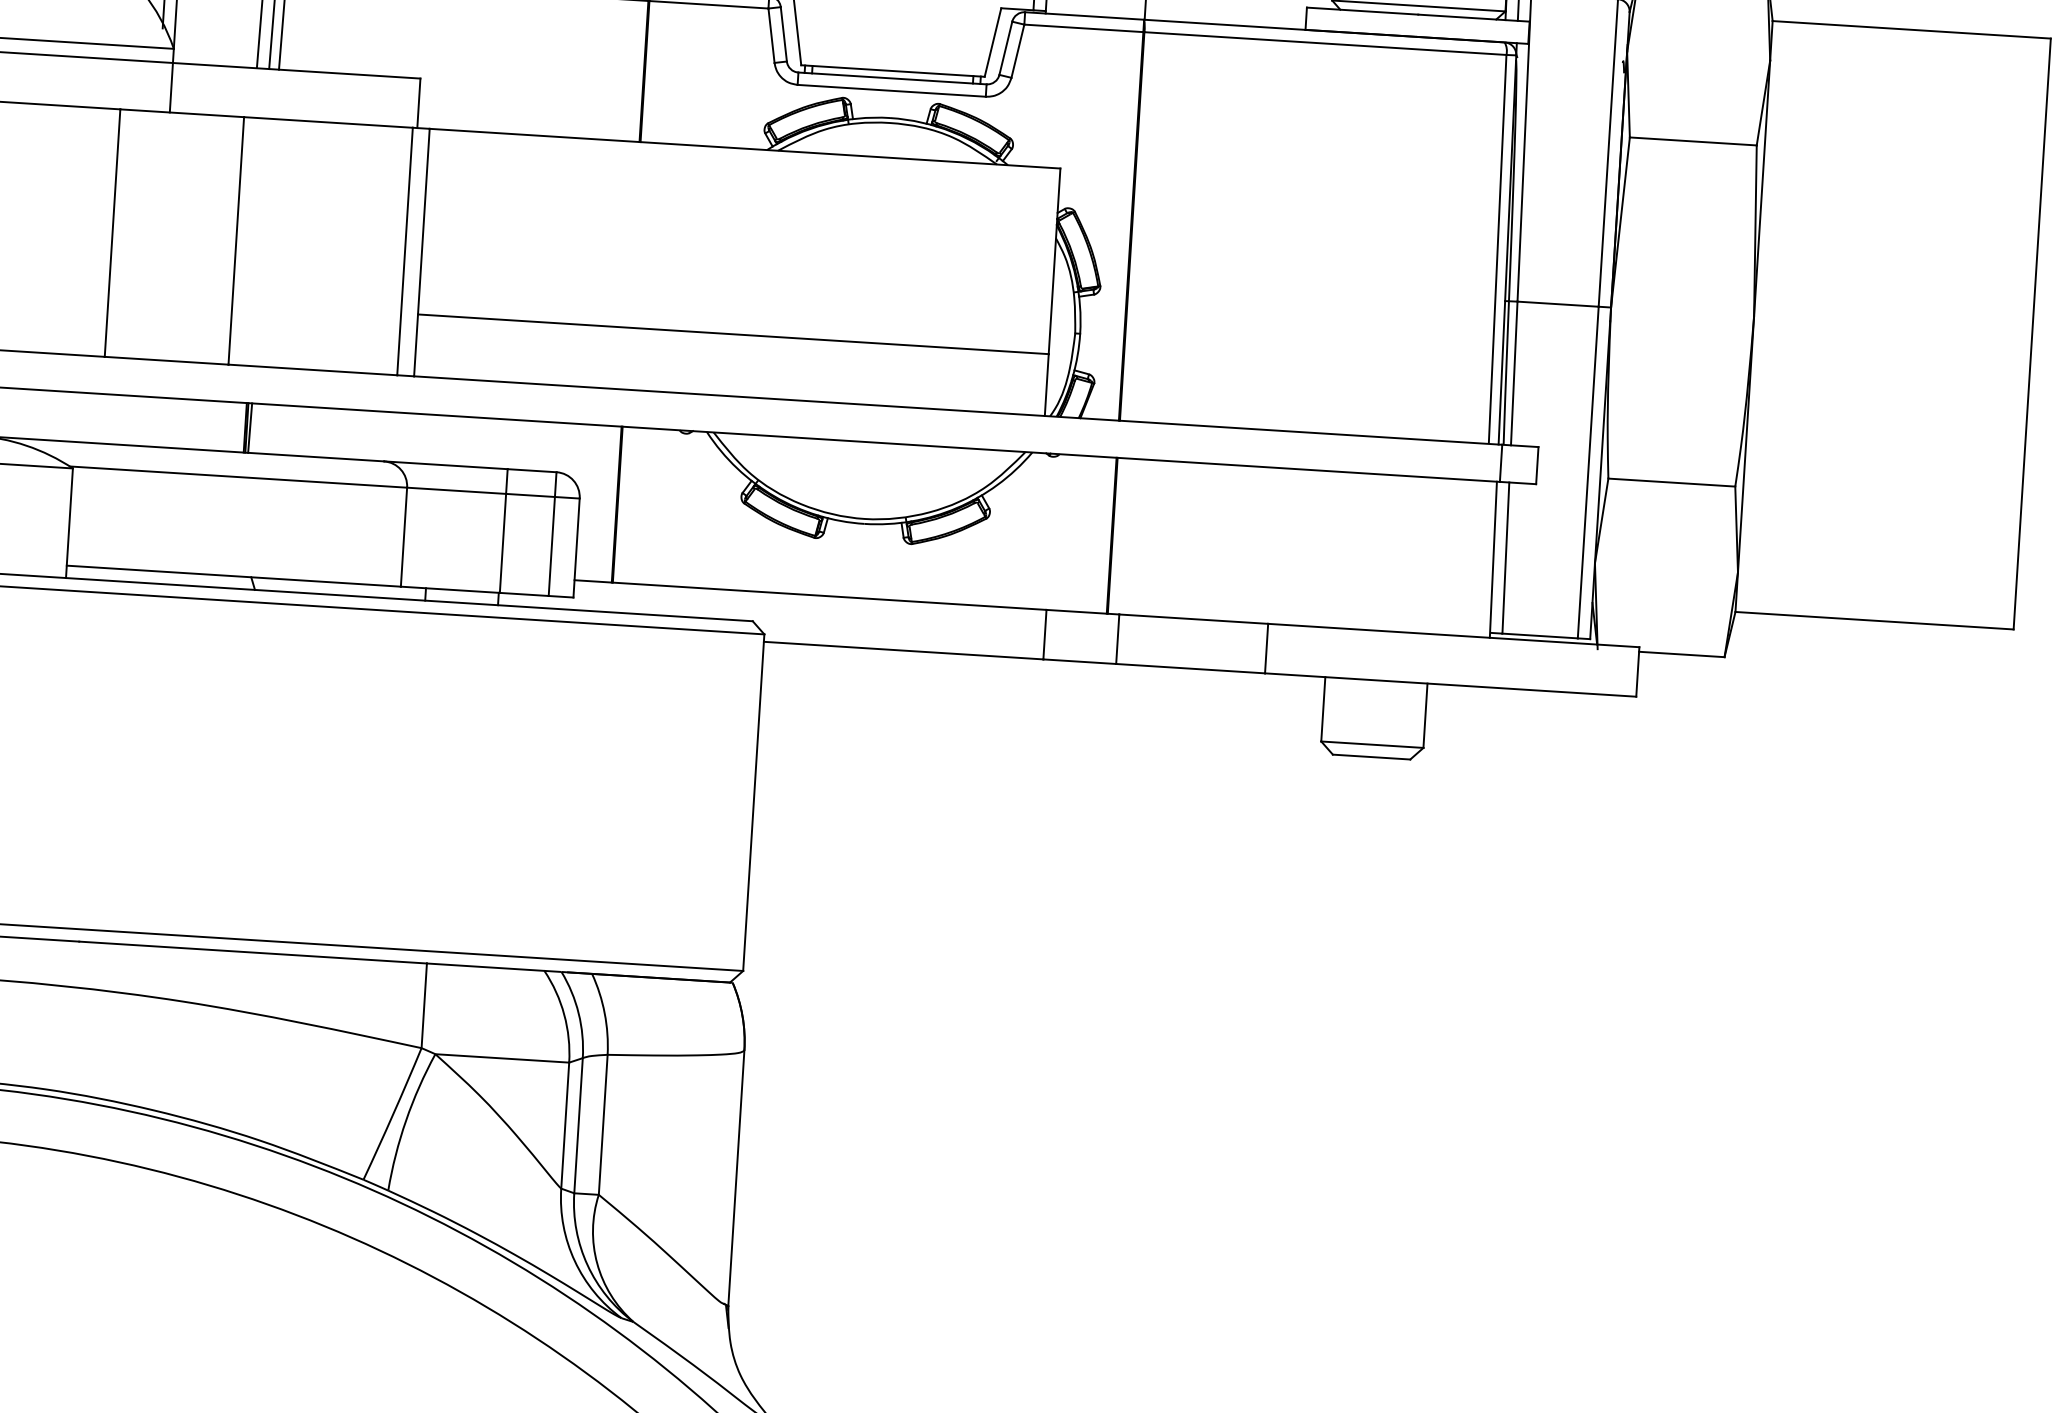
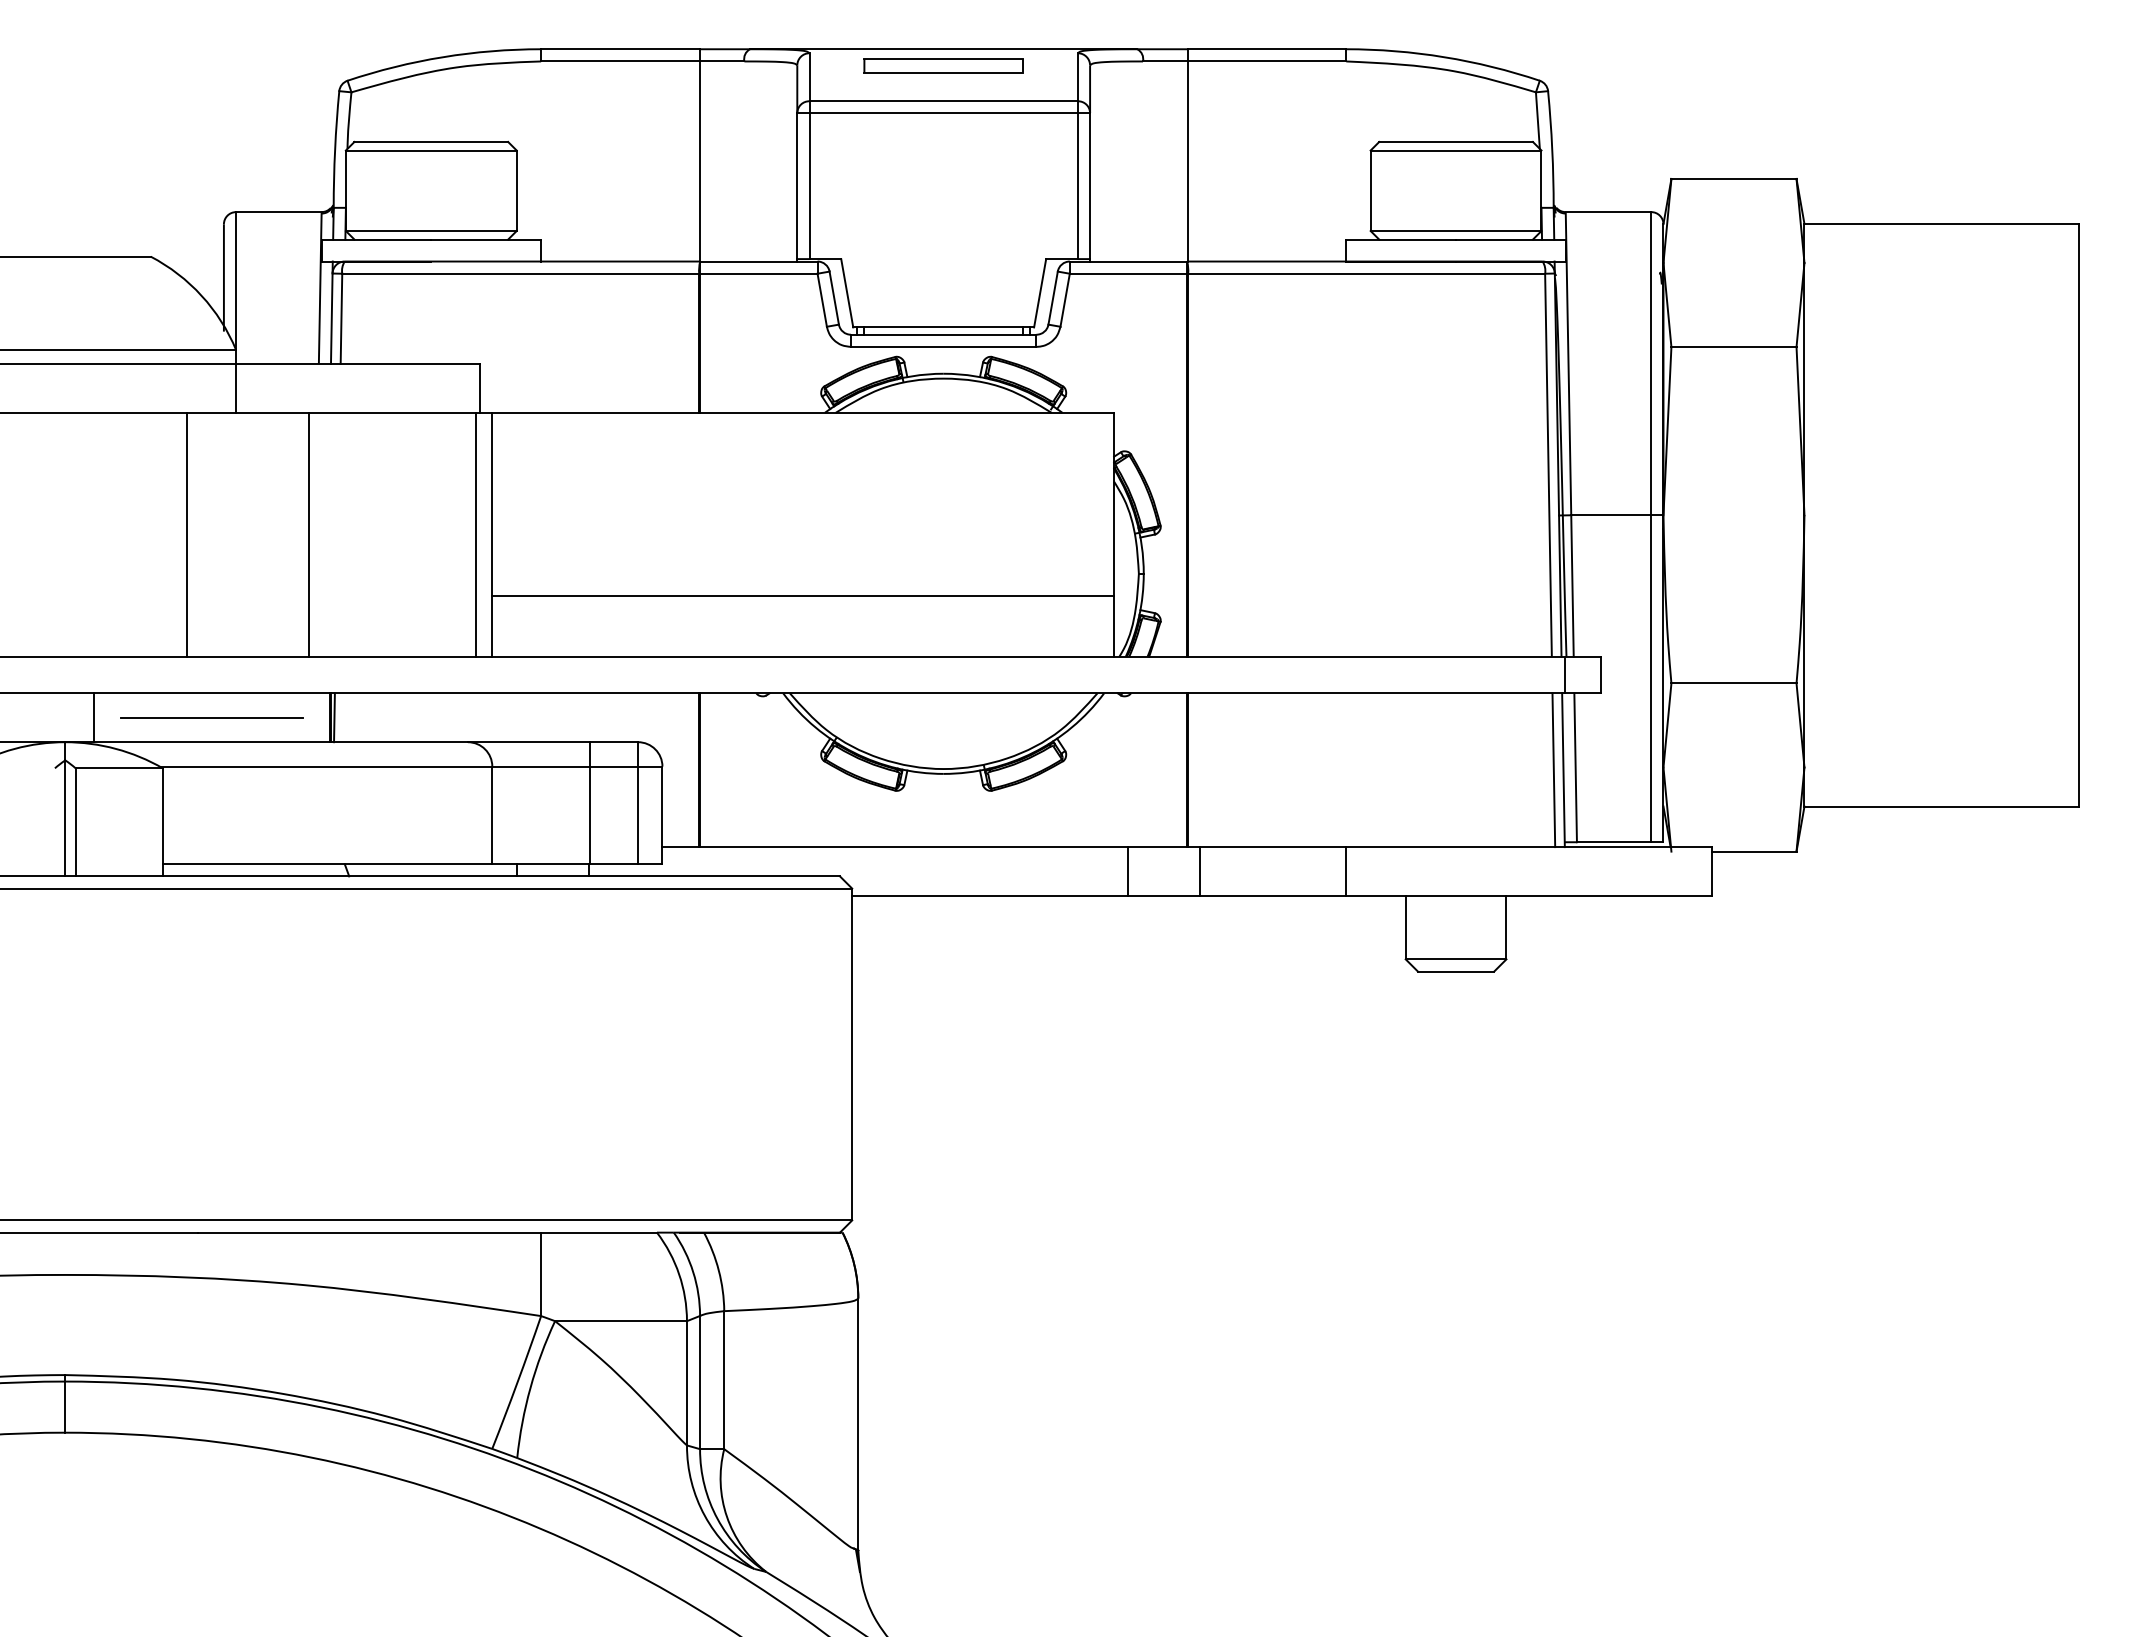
line: (6, 412) -> (94, 717), added
line: (125, 419) -> (211, 717), added
line: (1483, 559) -> (1553, 770), added

